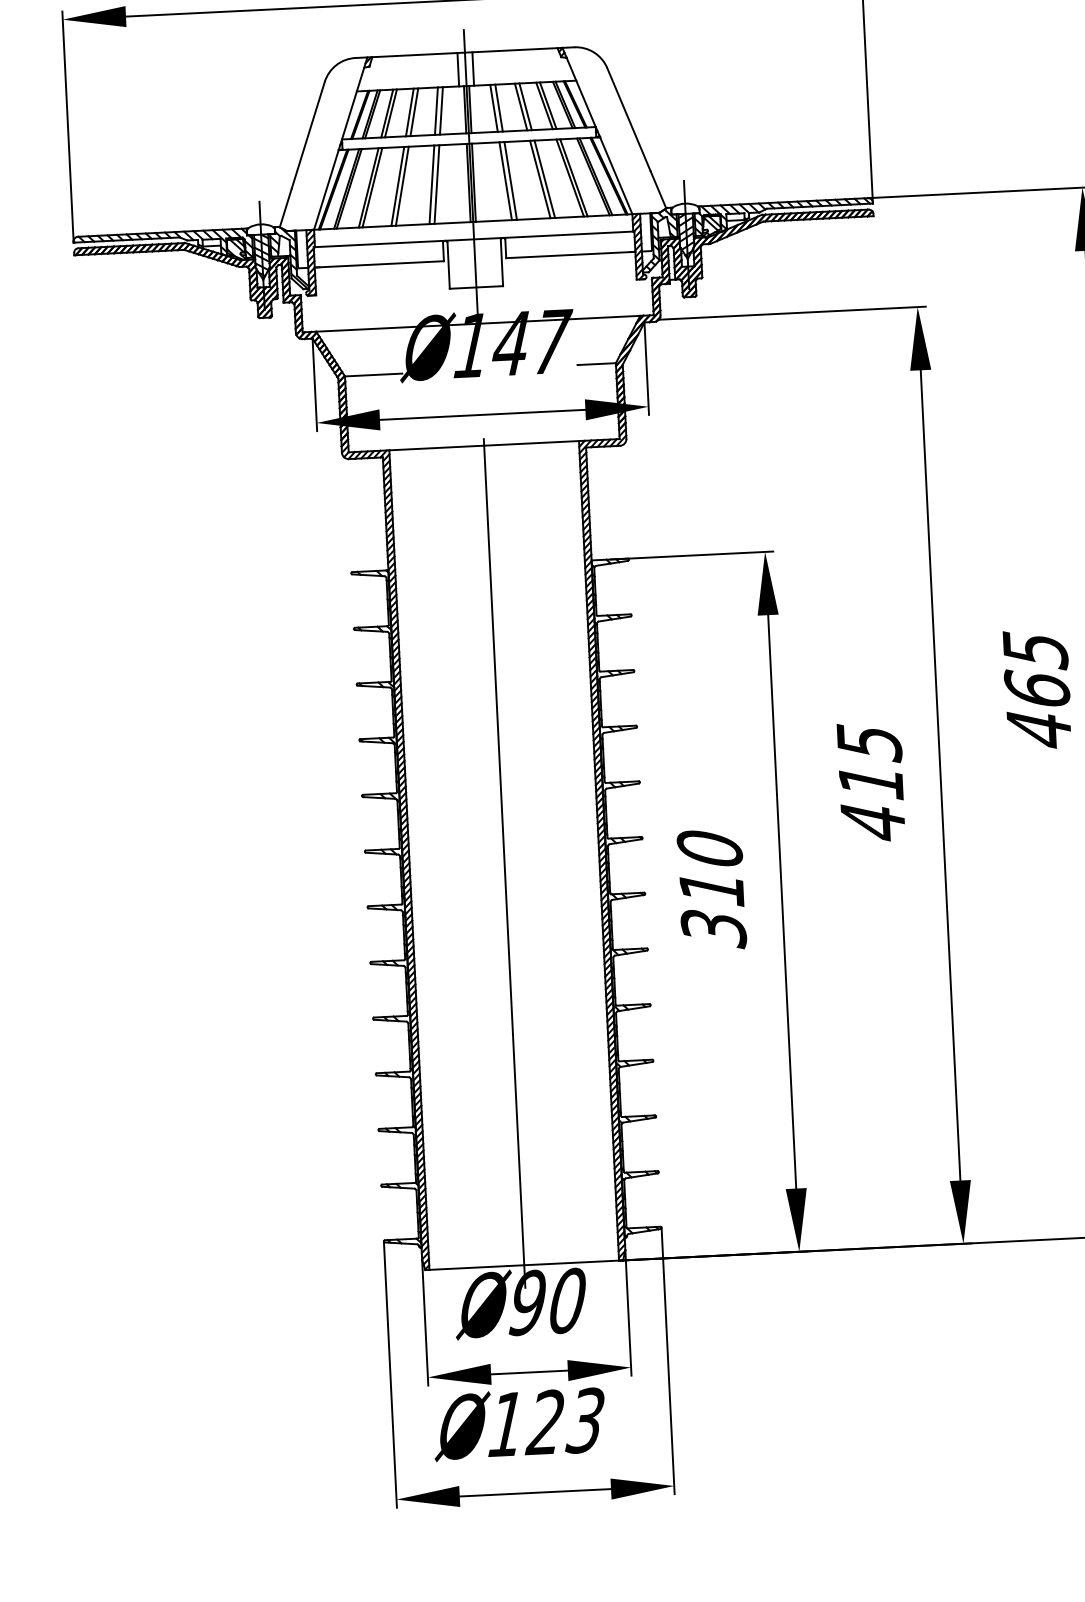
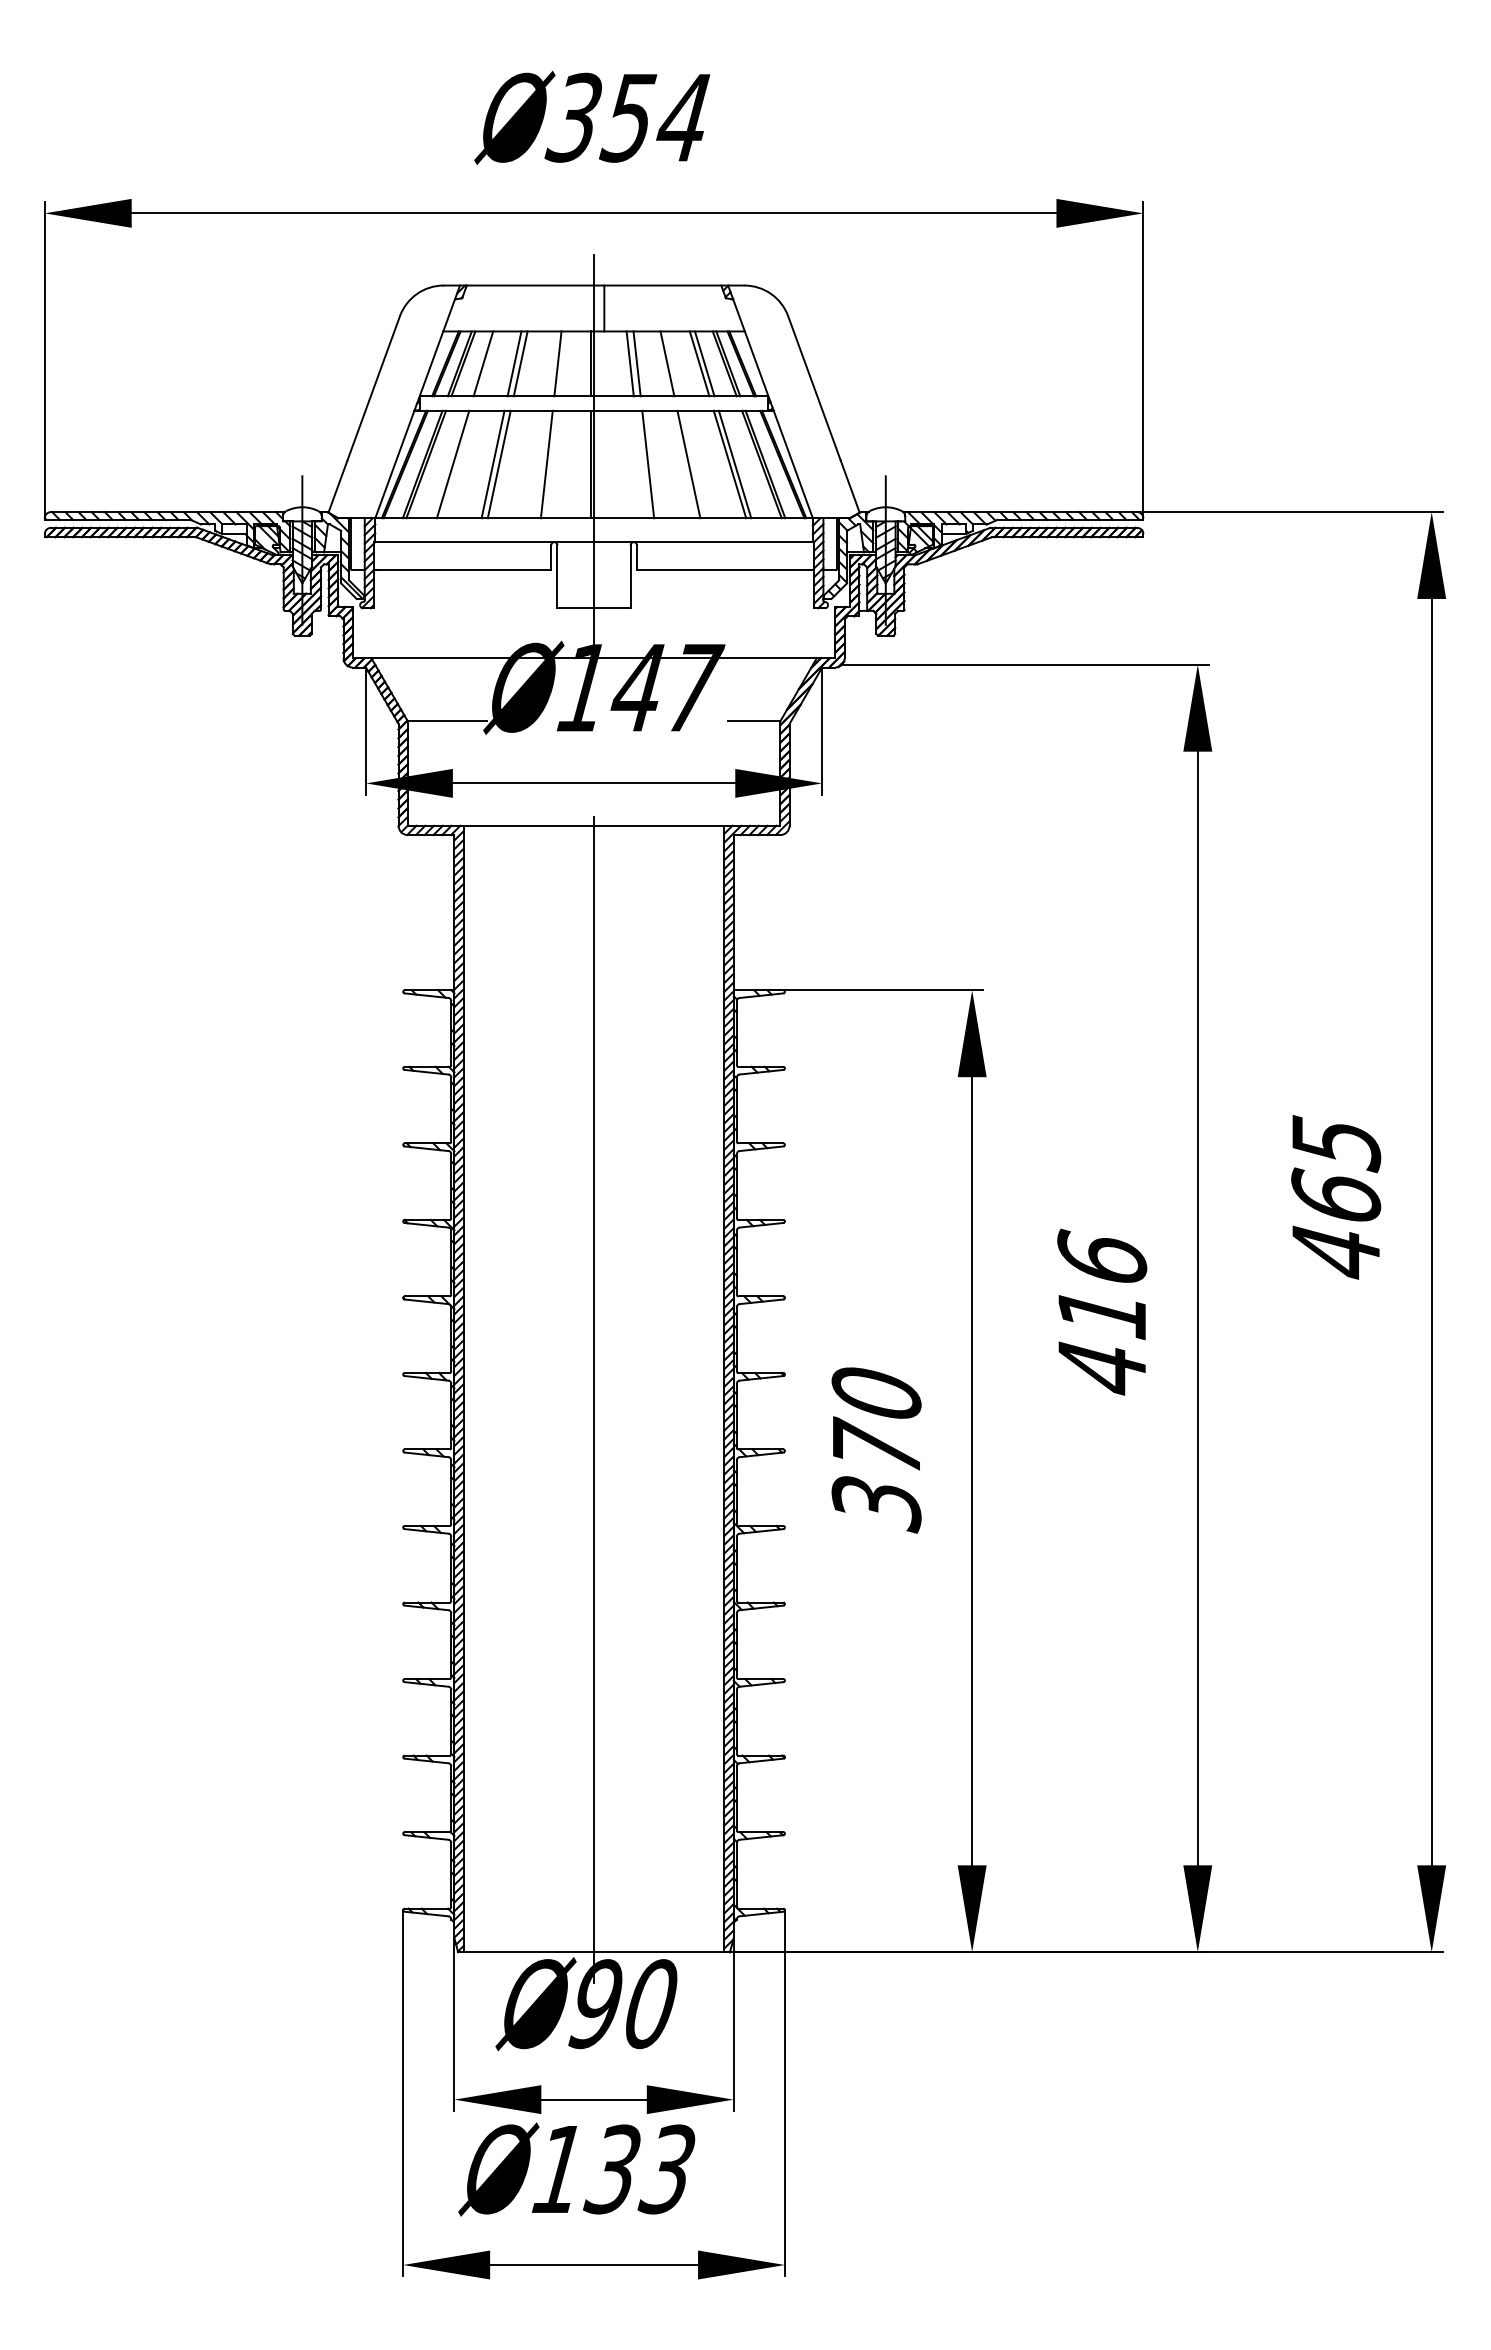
line: (458, 69) -> (583, 308), removed
line: (525, 106) -> (673, 363), removed
line: (470, 109) -> (597, 363), removed
line: (436, 110) -> (550, 363), removed
line: (390, 113) -> (488, 363), removed
line: (544, 179) -> (694, 464), removed
line: (505, 181) -> (641, 464), removed
line: (473, 182) -> (597, 464), removed
line: (431, 184) -> (539, 464), removed
line: (371, 187) -> (457, 464), removed
text: (869, 742) -> (1102, 1258), 415 -> 416
text: (711, 886) -> (876, 1445), 310 -> 370
text: (544, 1422) -> (611, 2169), 123 -> 133

